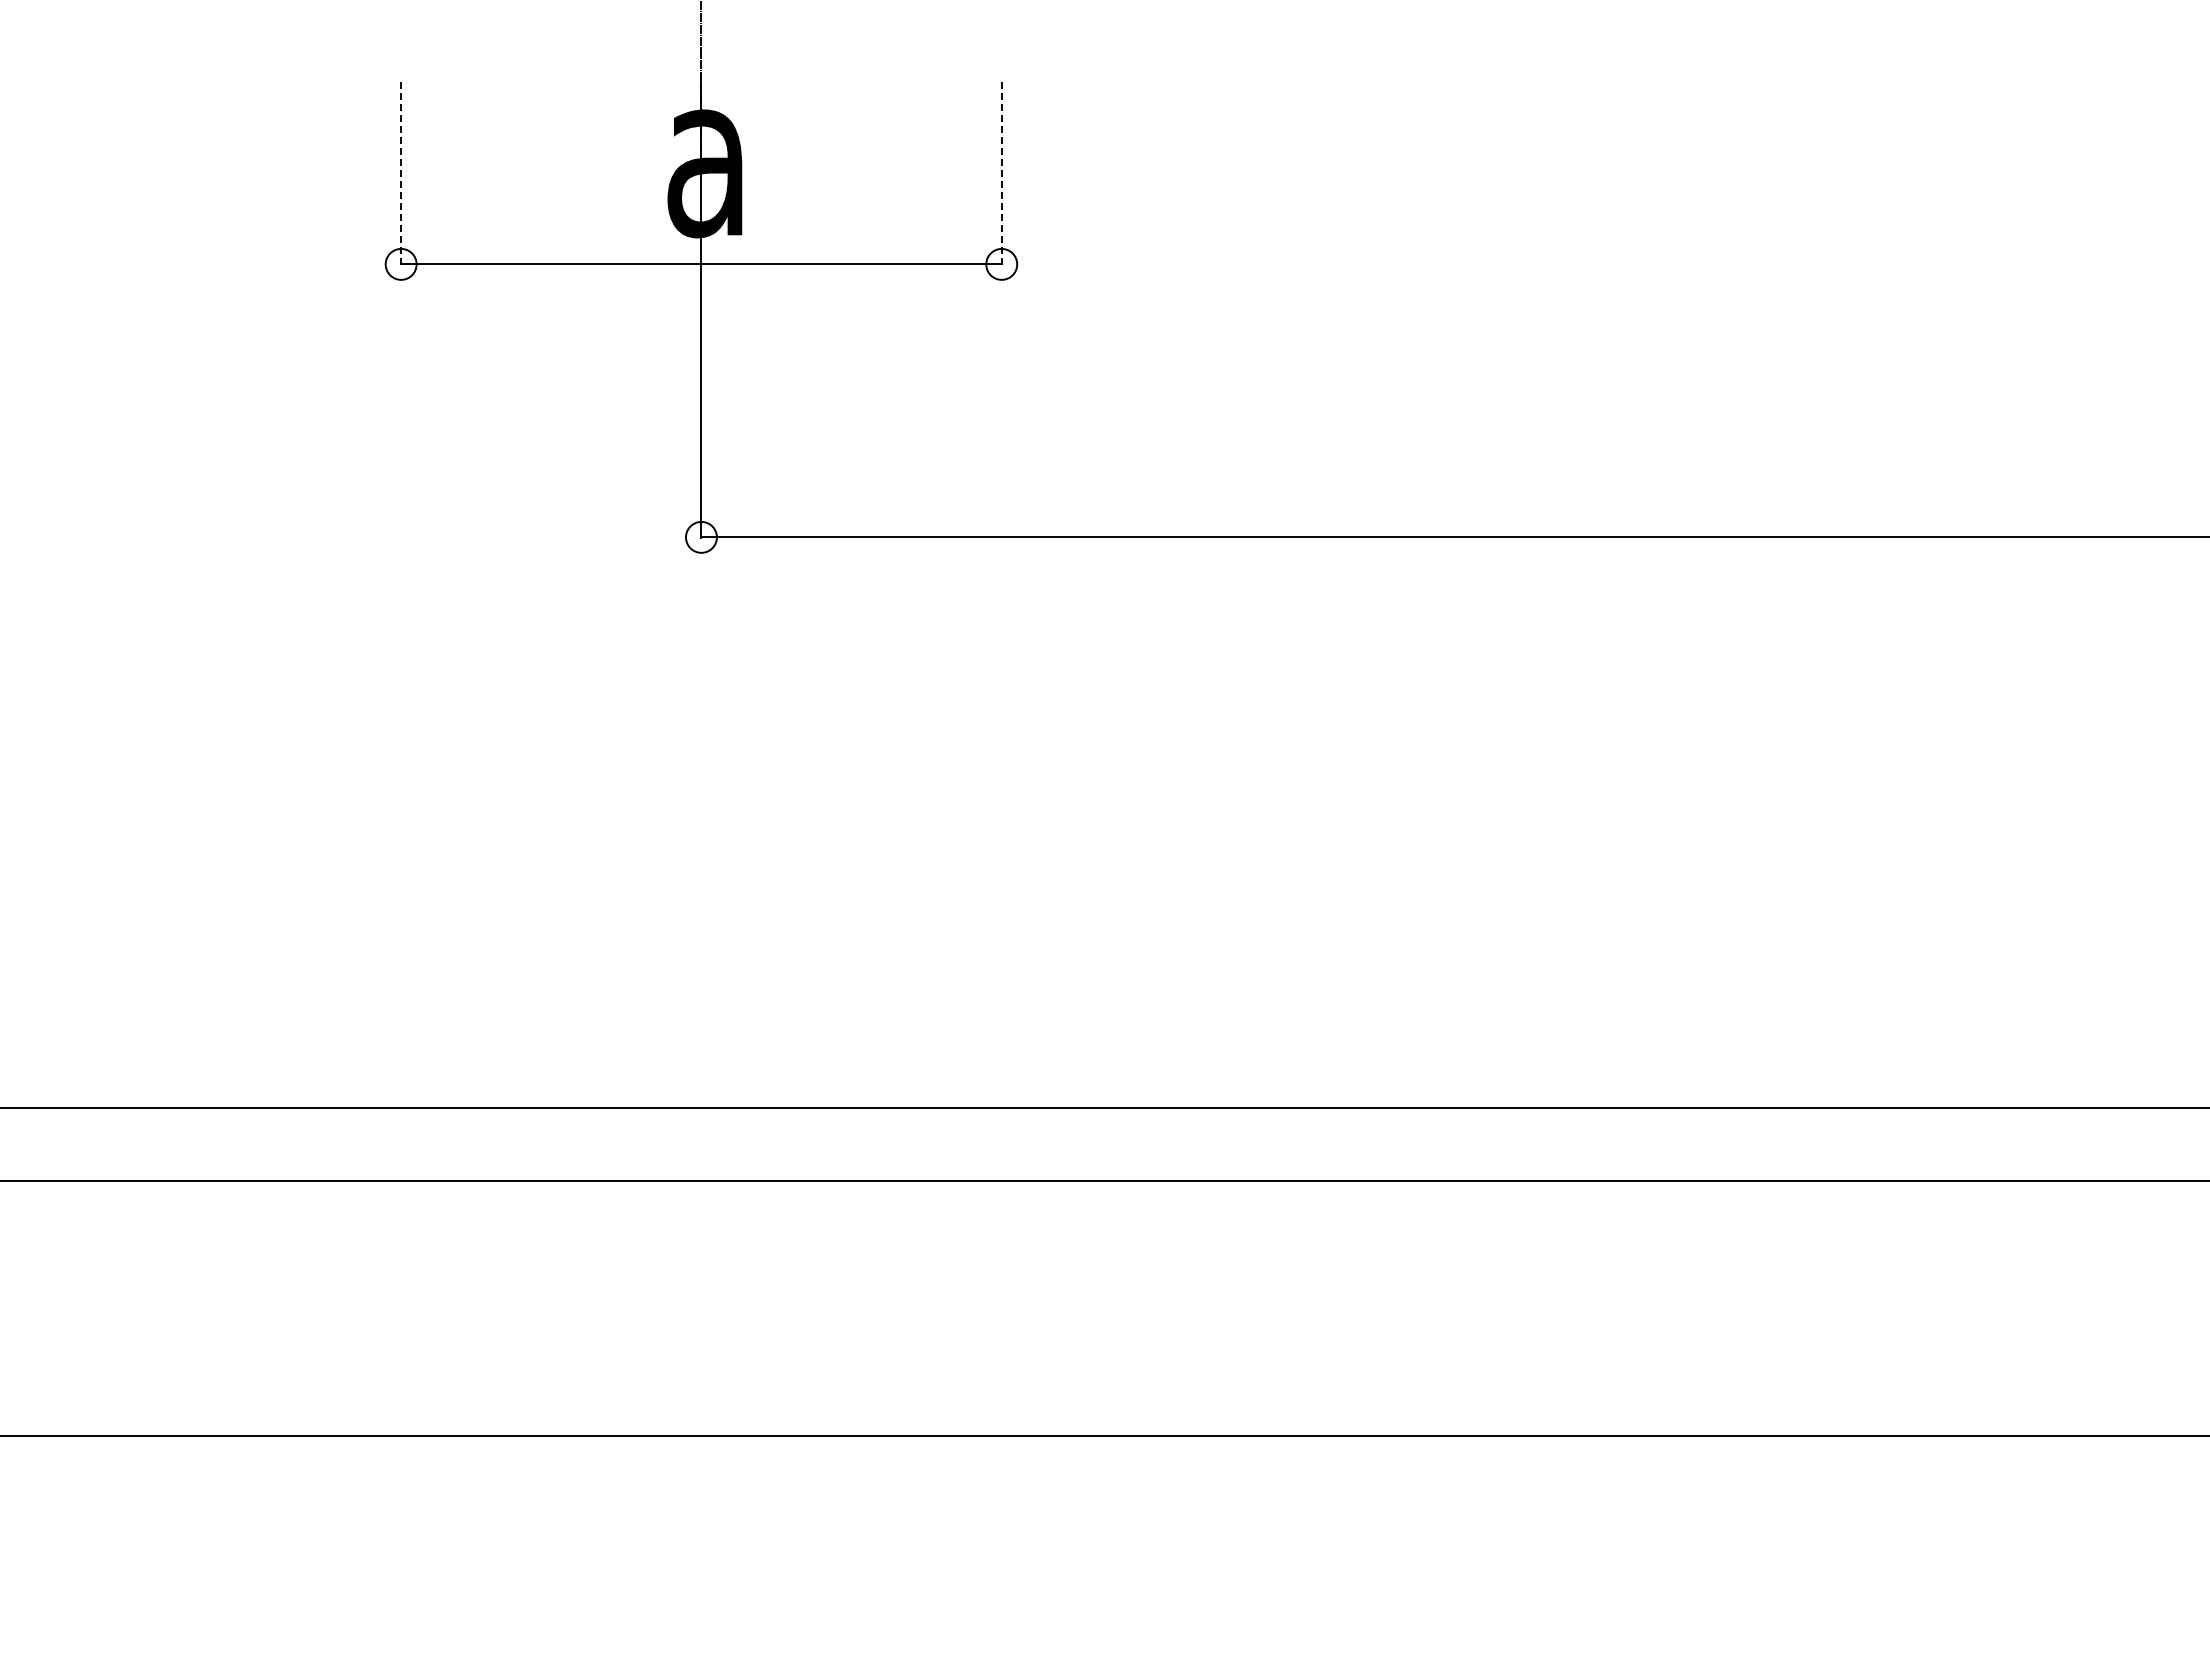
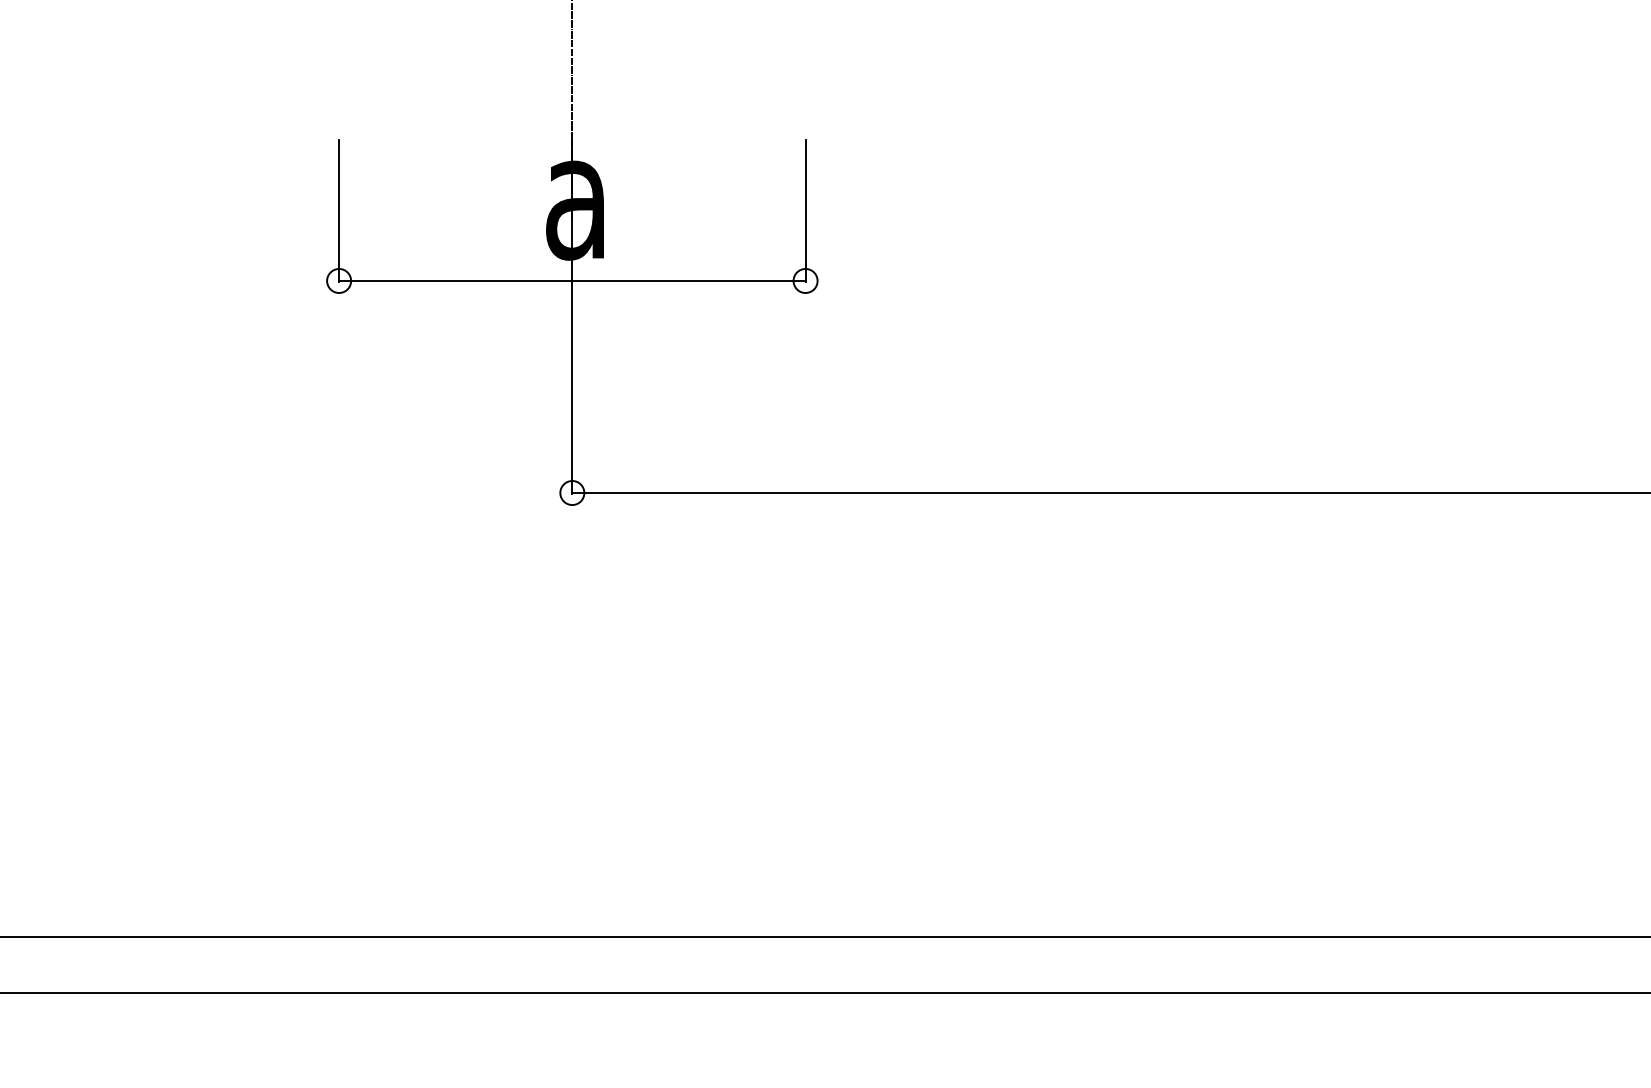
line: (401, 174) -> (339, 211), dashed -> solid
line: (1001, 174) -> (805, 211), dashed -> solid

